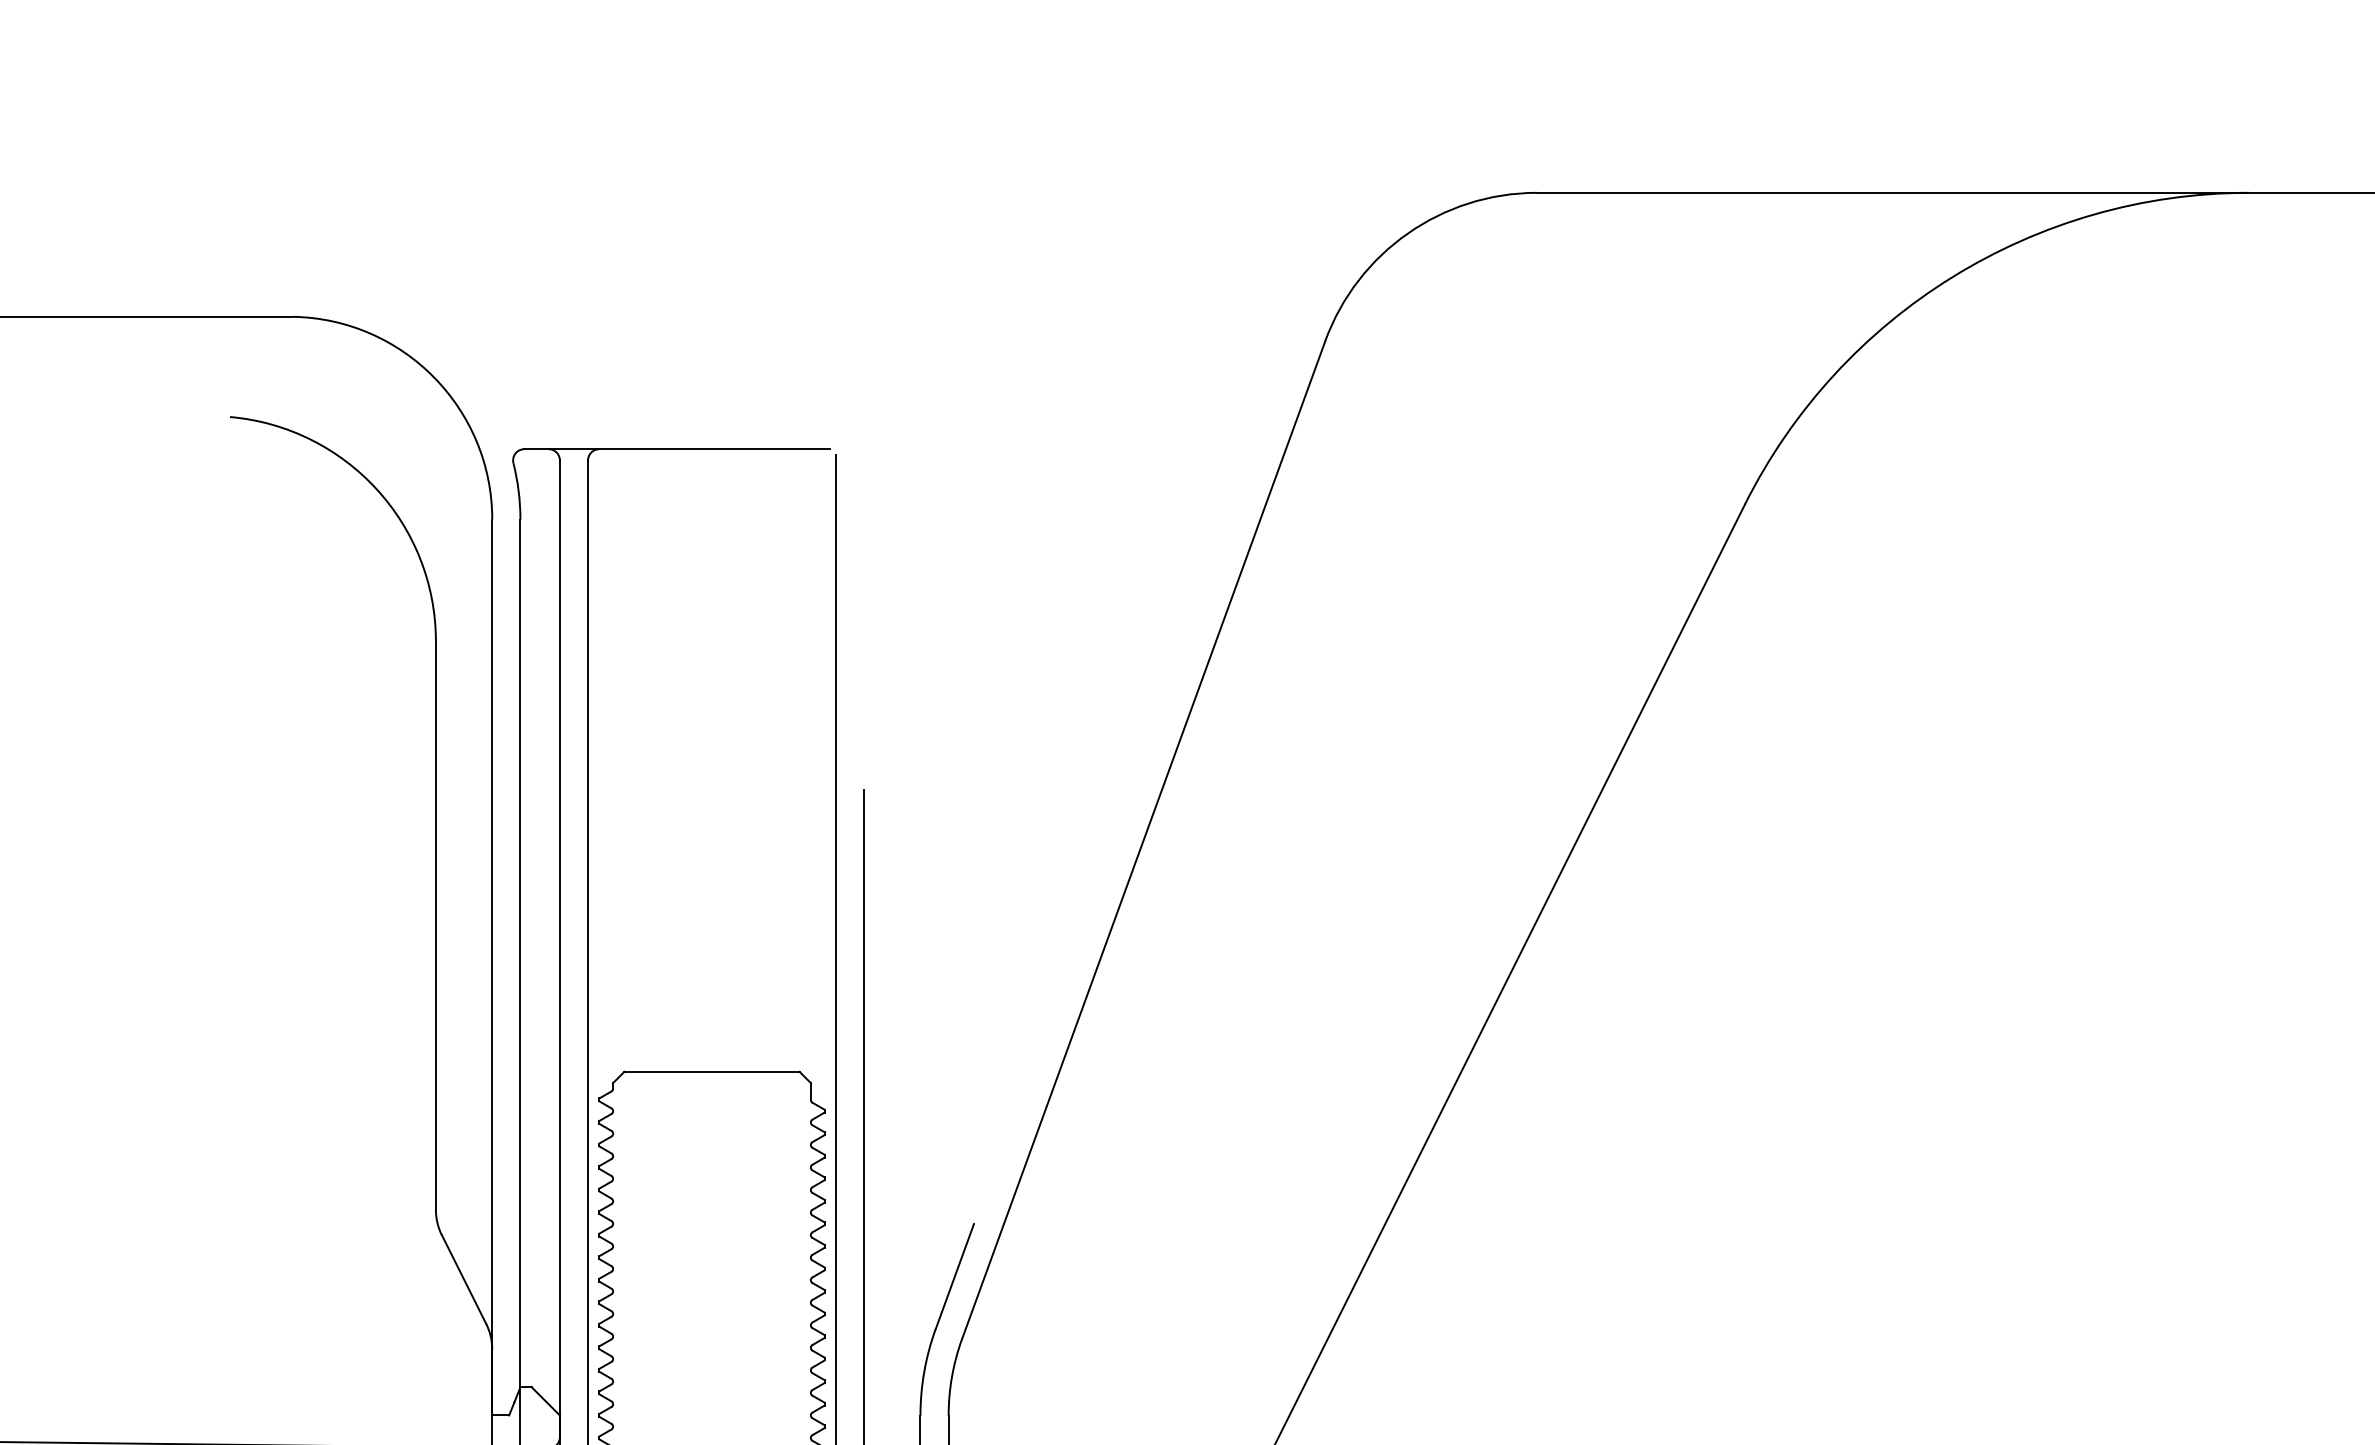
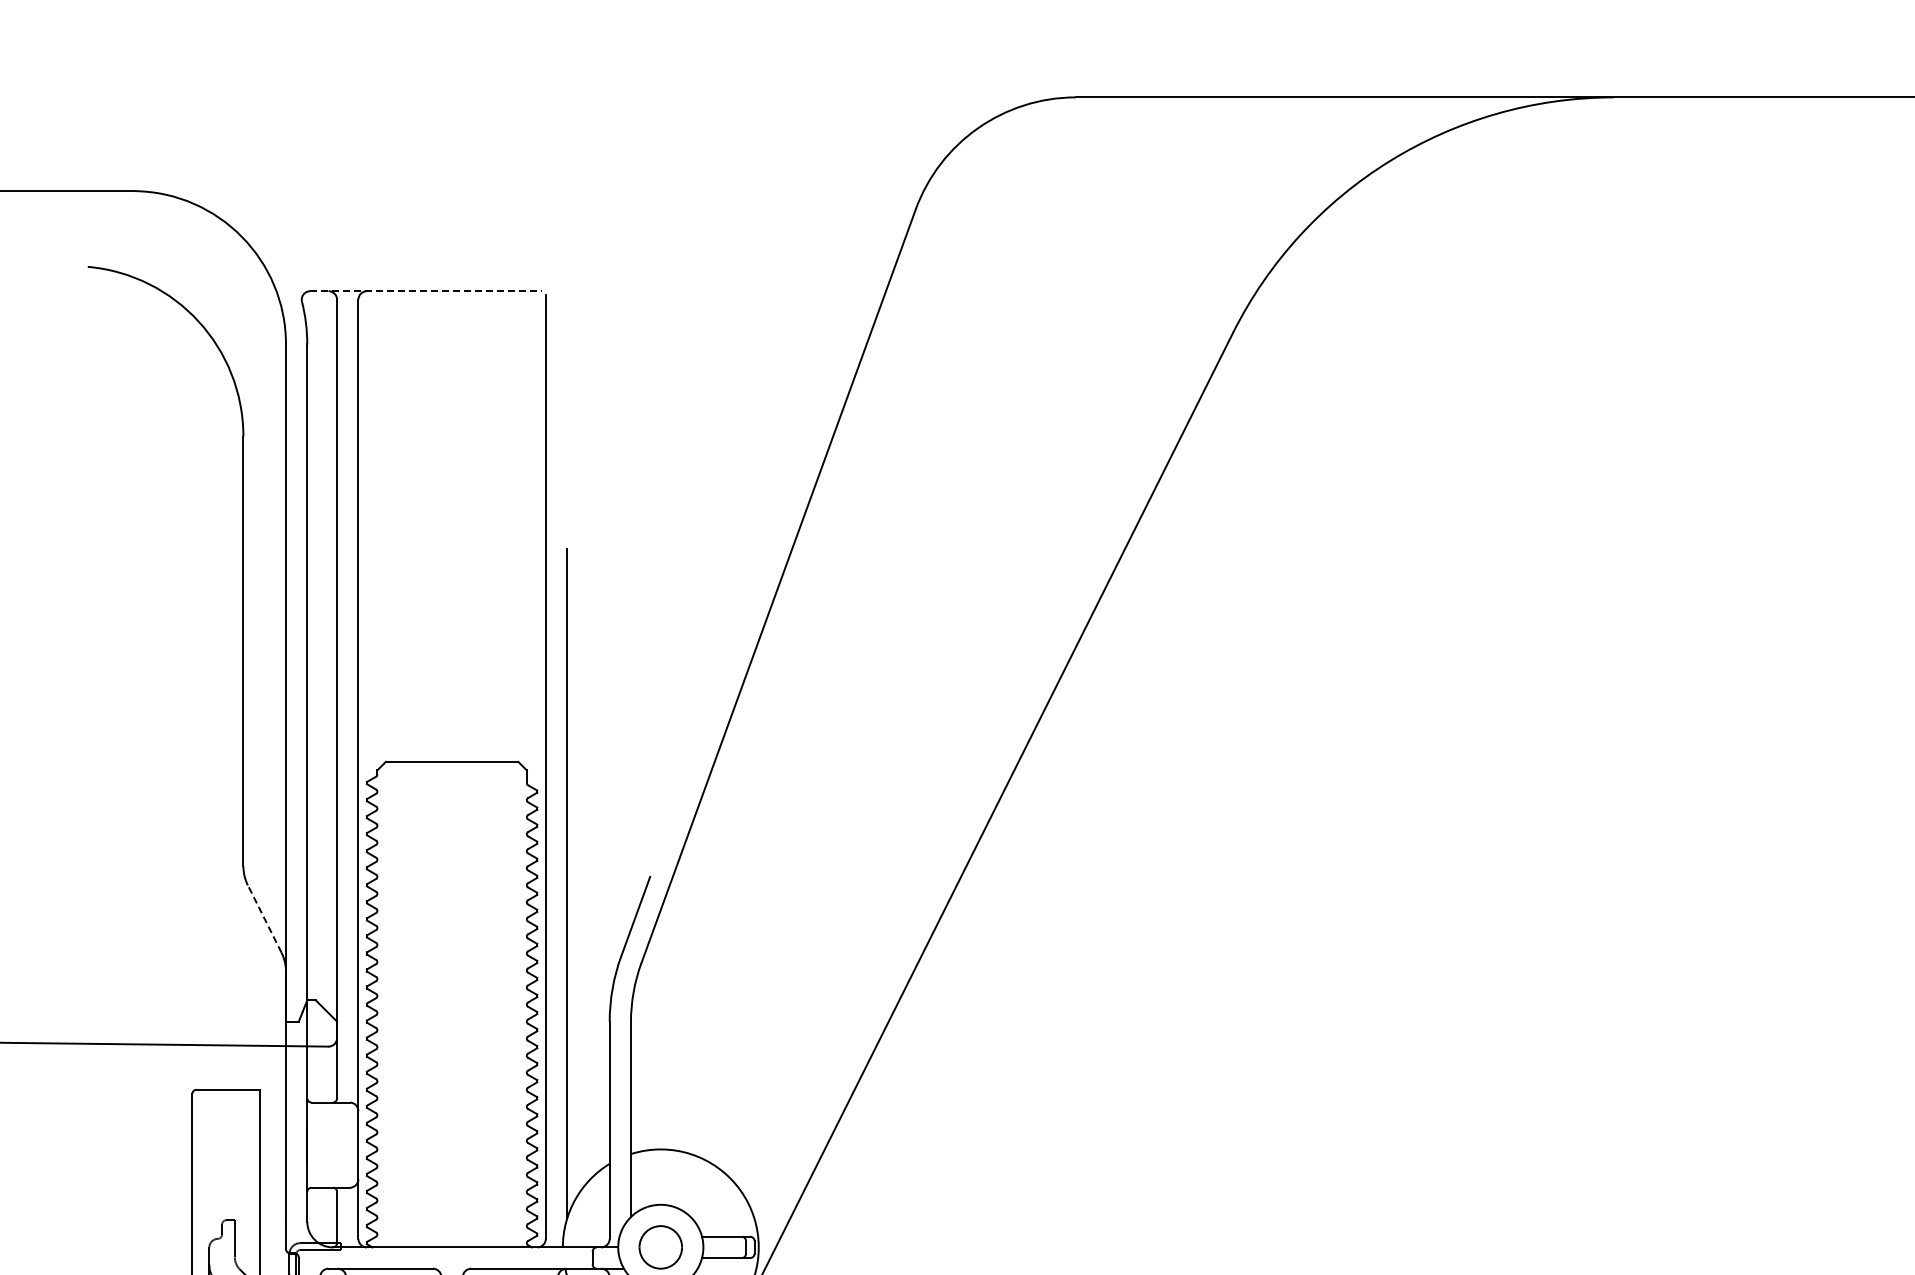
line: (676, 449) -> (425, 291), solid -> dashed
line: (463, 1278) -> (264, 918), solid -> dashed

